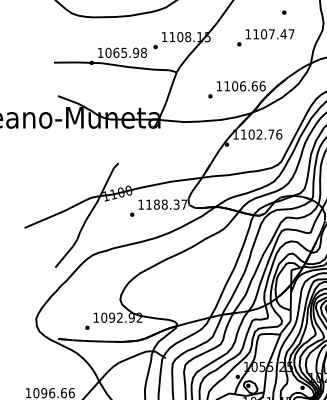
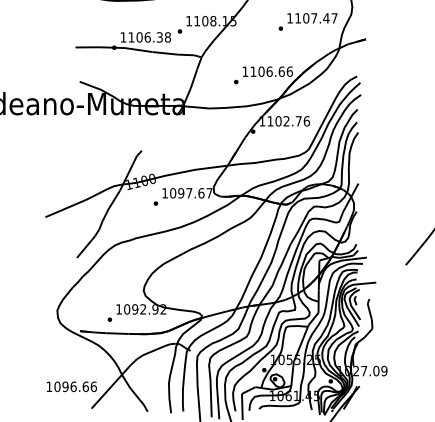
text: (265, 37) -> (307, 21), moved
text: (122, 52) -> (145, 37), 1065.98 -> 1106.38
text: (162, 204) -> (187, 193), 1188.37 -> 1097.67

